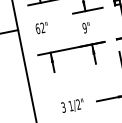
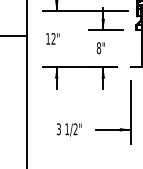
text: (38, 28) -> (48, 38), 62" -> 12"
text: (84, 28) -> (98, 48), 9" -> 8"

